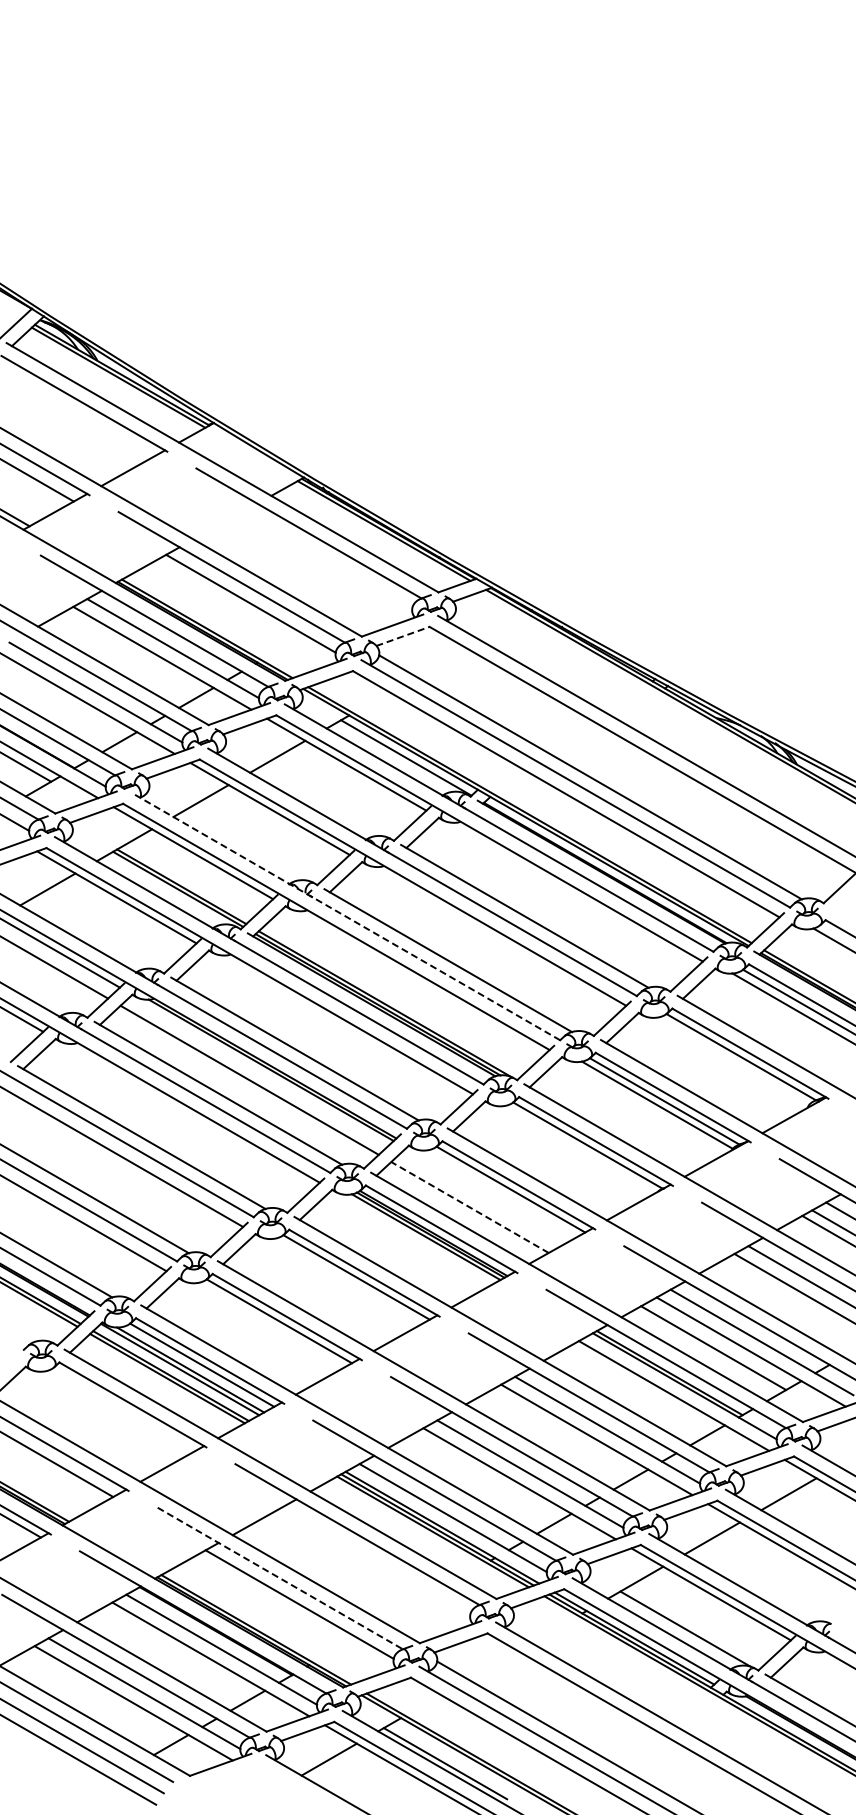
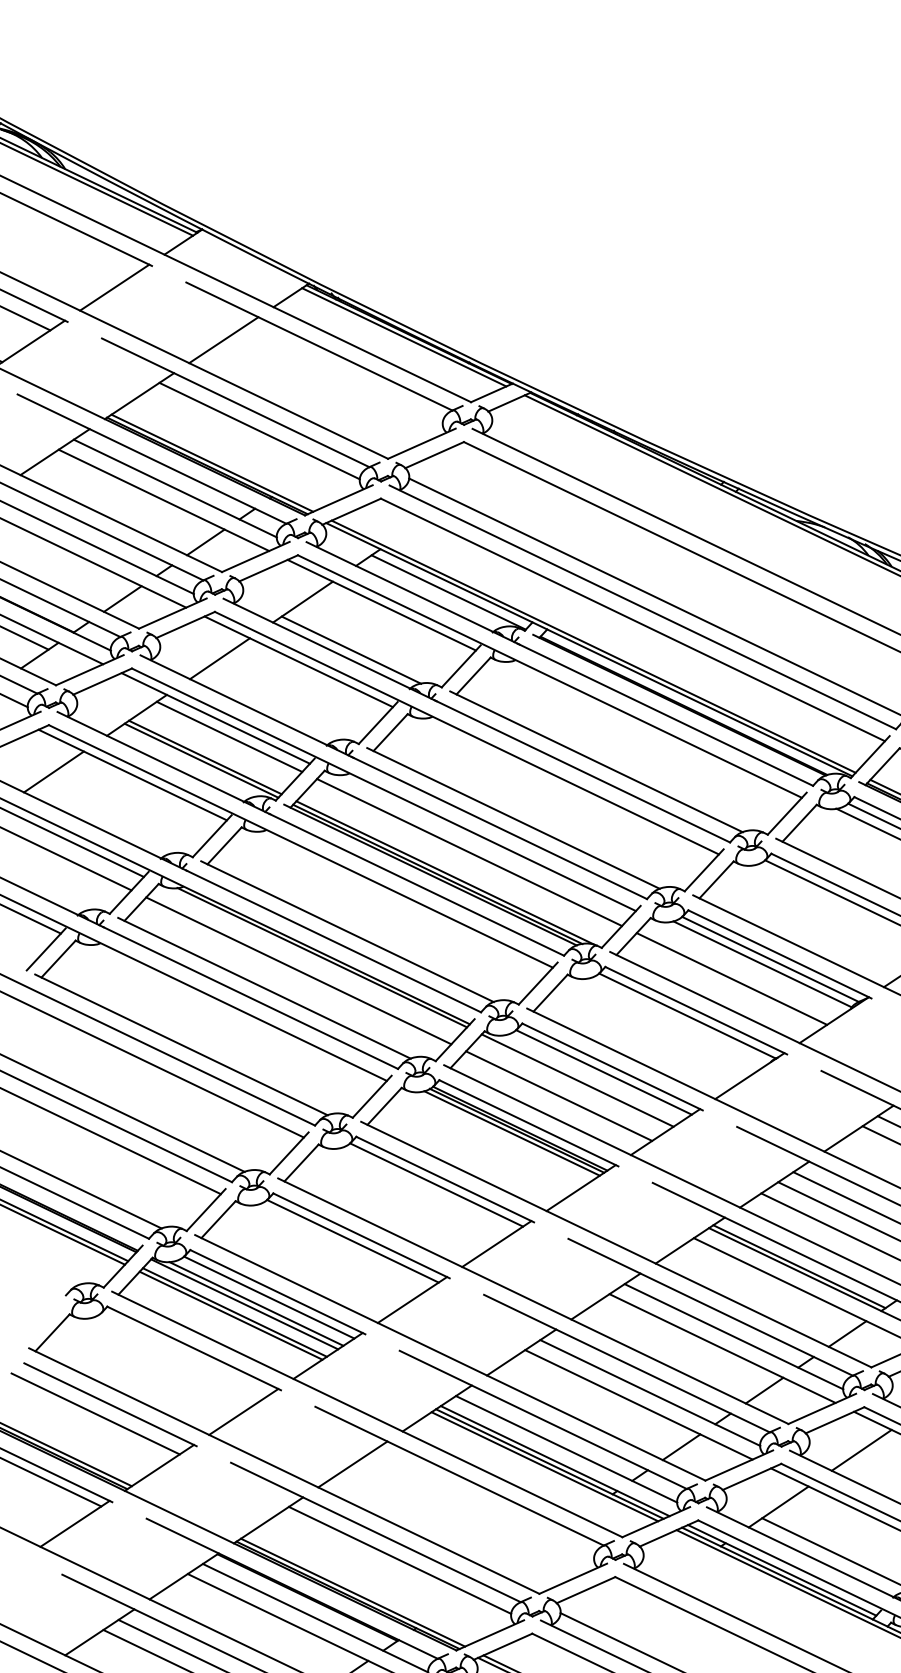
line: (225, 521) -> (223, 340), added
line: (403, 636) -> (435, 455), dashed -> solid
line: (317, 802) -> (351, 650), added
line: (203, 869) -> (228, 736), added
line: (345, 916) -> (393, 777), dashed -> solid
line: (407, 987) -> (469, 852), added
line: (629, 1115) -> (731, 978), added
line: (487, 1194) -> (577, 1079), added
line: (470, 1207) -> (559, 1096), dashed -> solid
line: (280, 1578) -> (376, 1532), dashed -> solid

